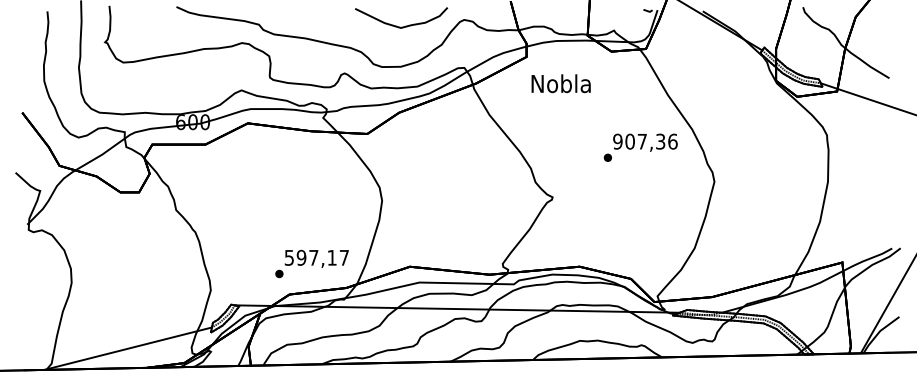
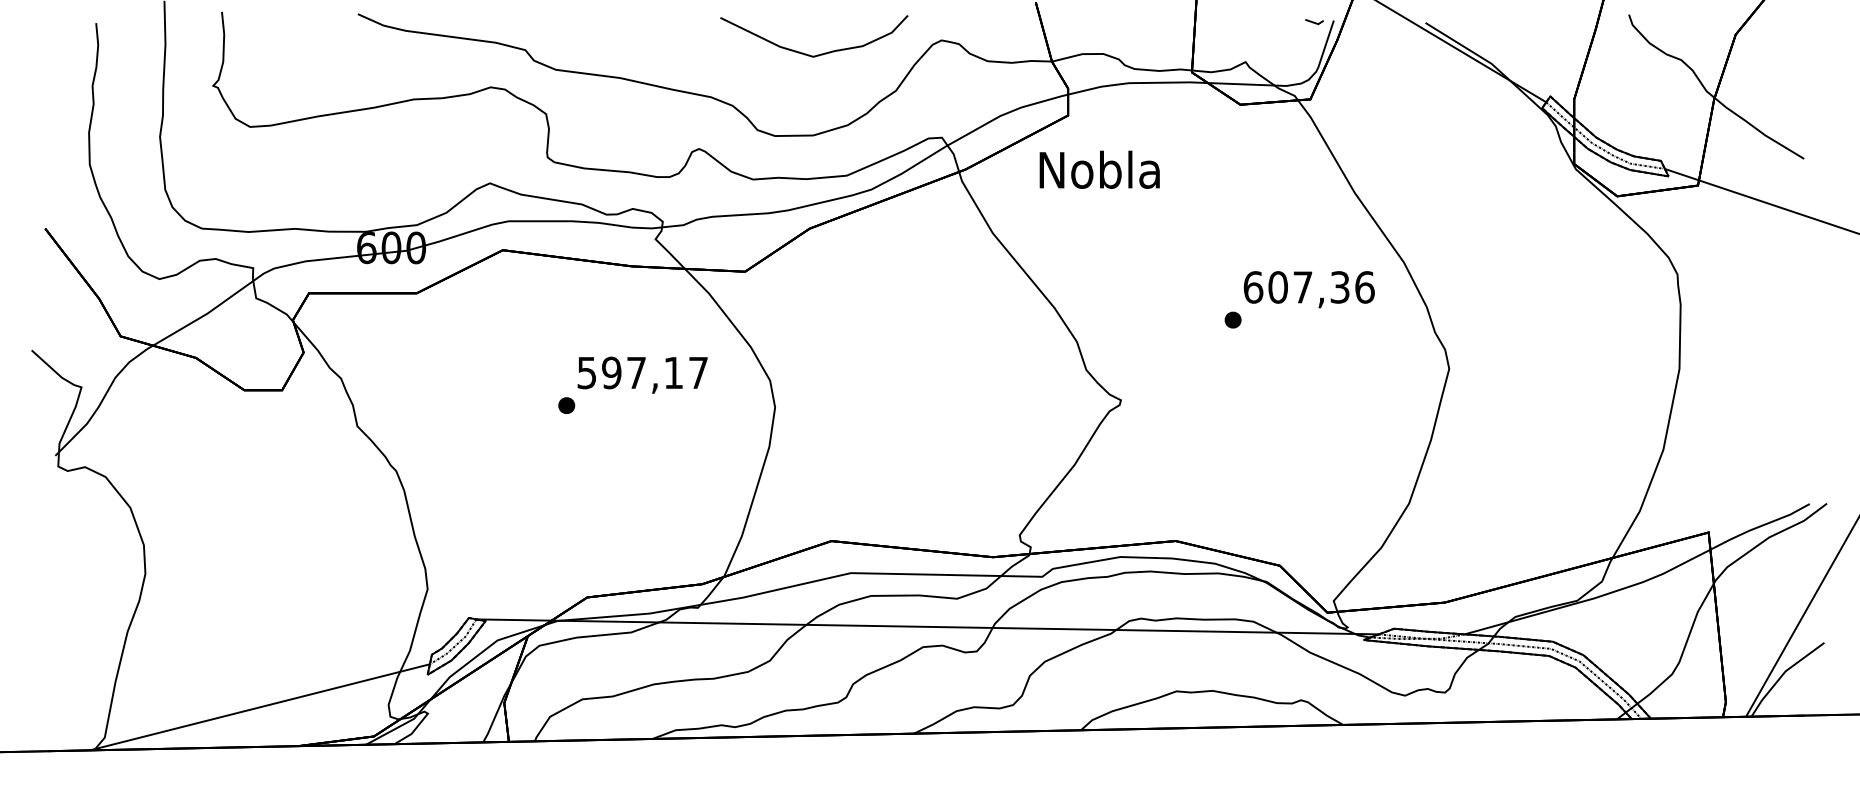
text: (560, 83) -> (1098, 169), moved
text: (617, 141) -> (1252, 287), 907,36 -> 607,36
text: (311, 263) -> (631, 384), moved

